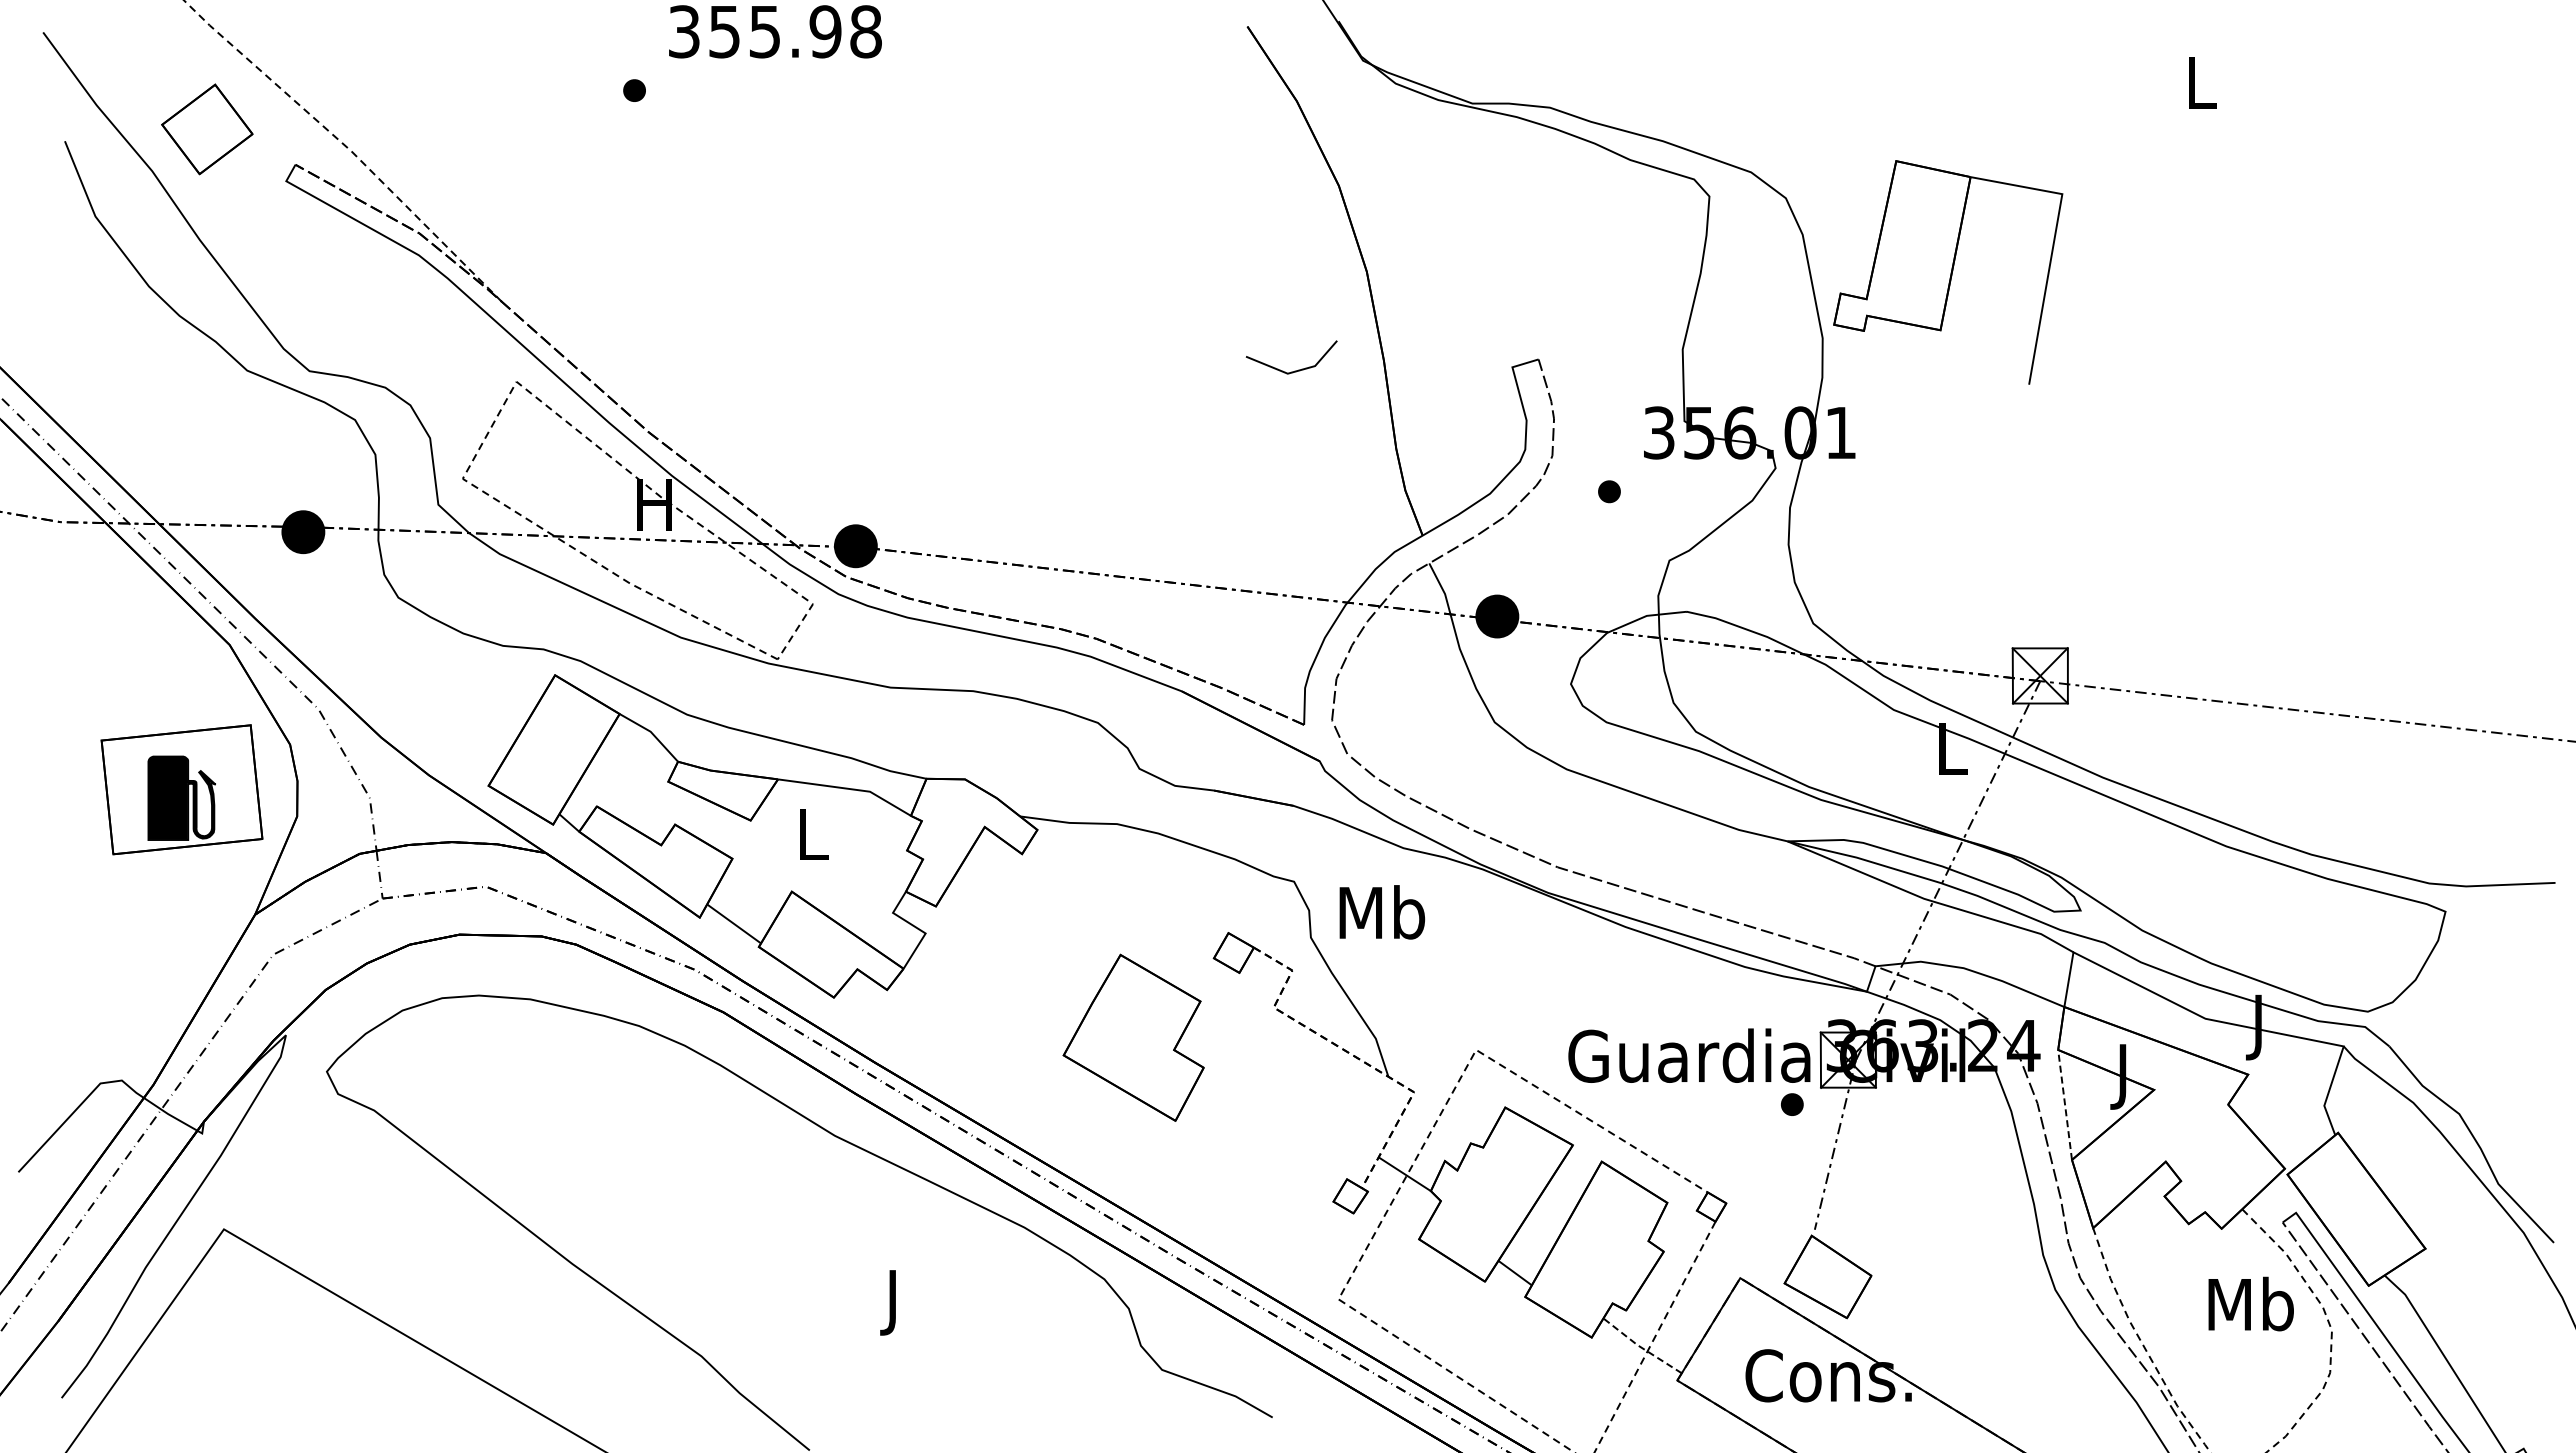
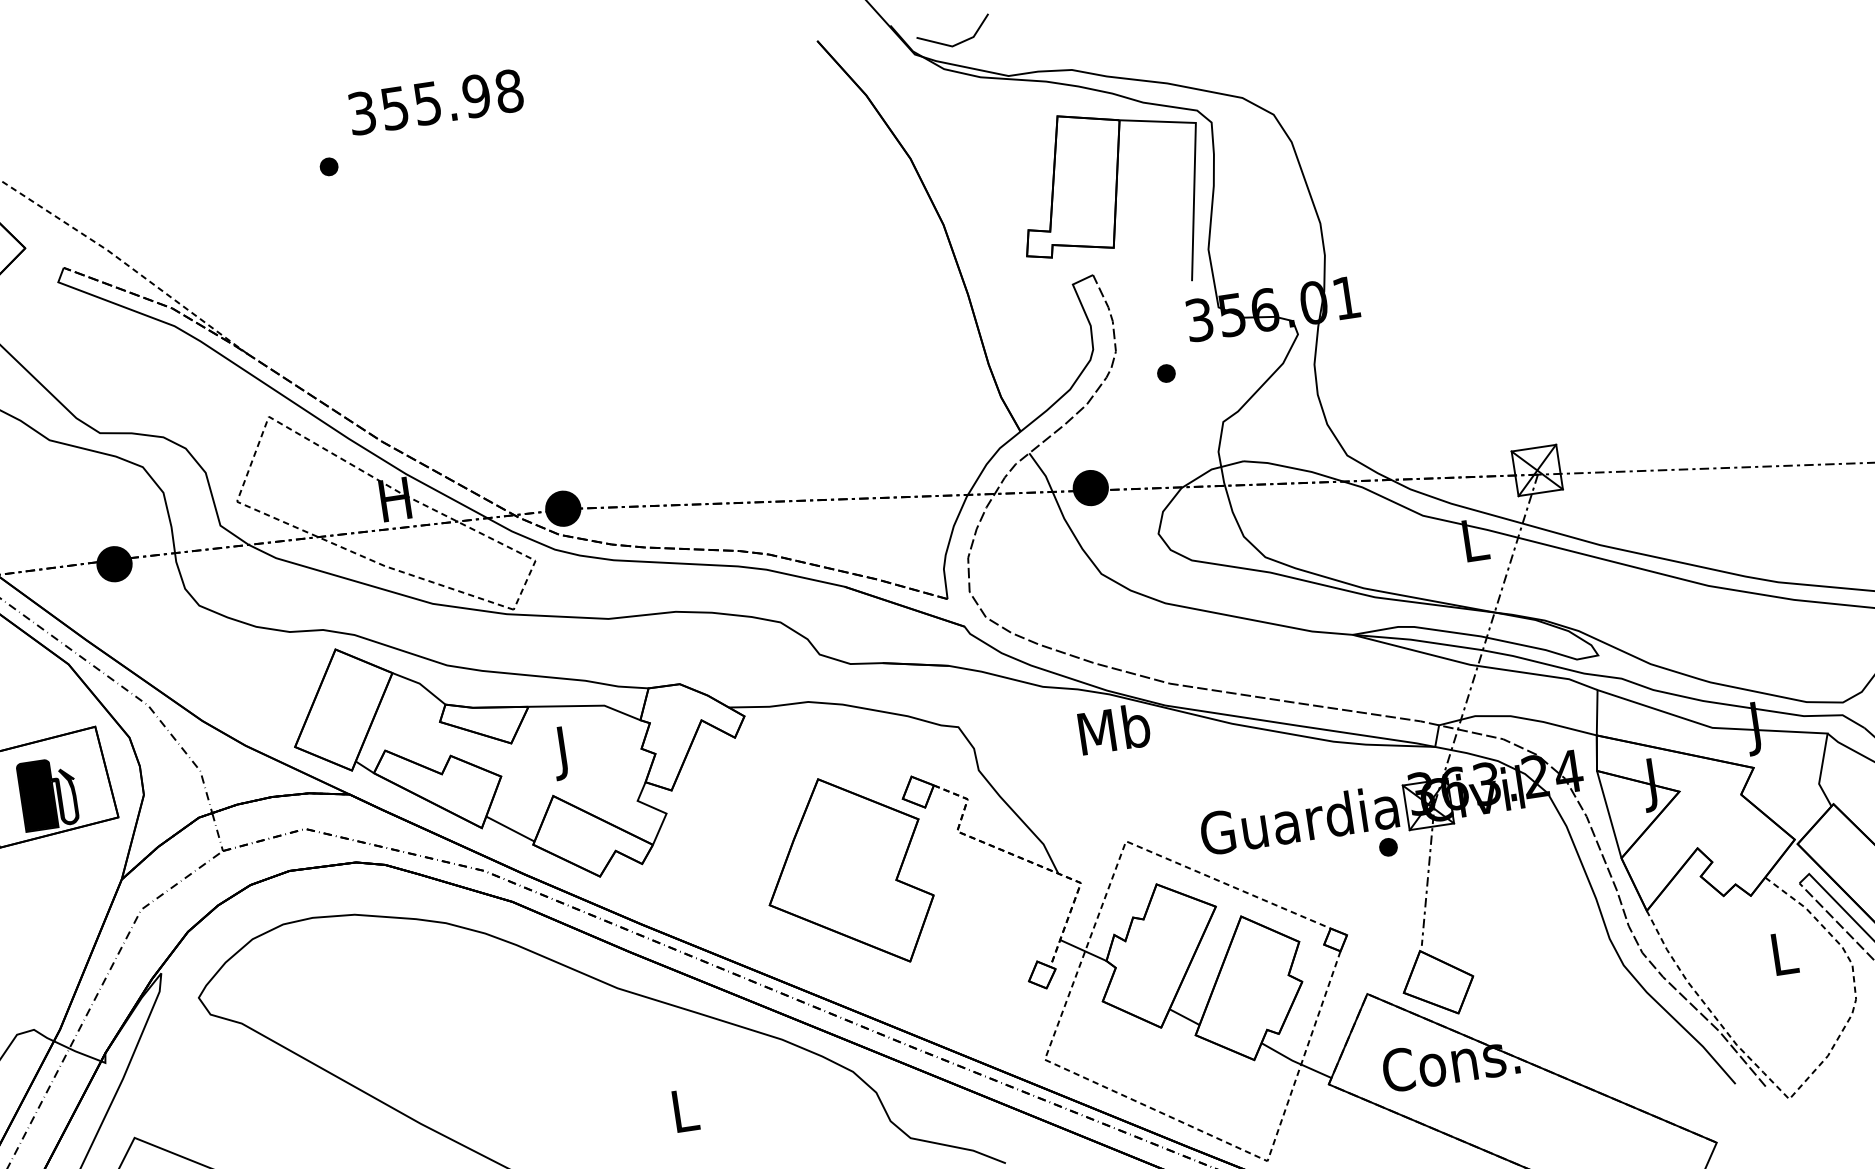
part: (1948, 272) -> (1113, 200), moved
line: (1294, 370) -> (957, 43), moved
text: (813, 841) -> (564, 752), L -> J
text: (1382, 912) -> (1114, 729), moved
part: (1133, 1037) -> (847, 872), size x1.43
line: (2065, 1104) -> (1609, 814), dashed -> solid
text: (894, 1302) -> (685, 1115), J -> L
text: (2250, 1303) -> (1783, 952), Mb -> L
line: (1640, 1347) -> (1295, 1062), dashed -> solid

